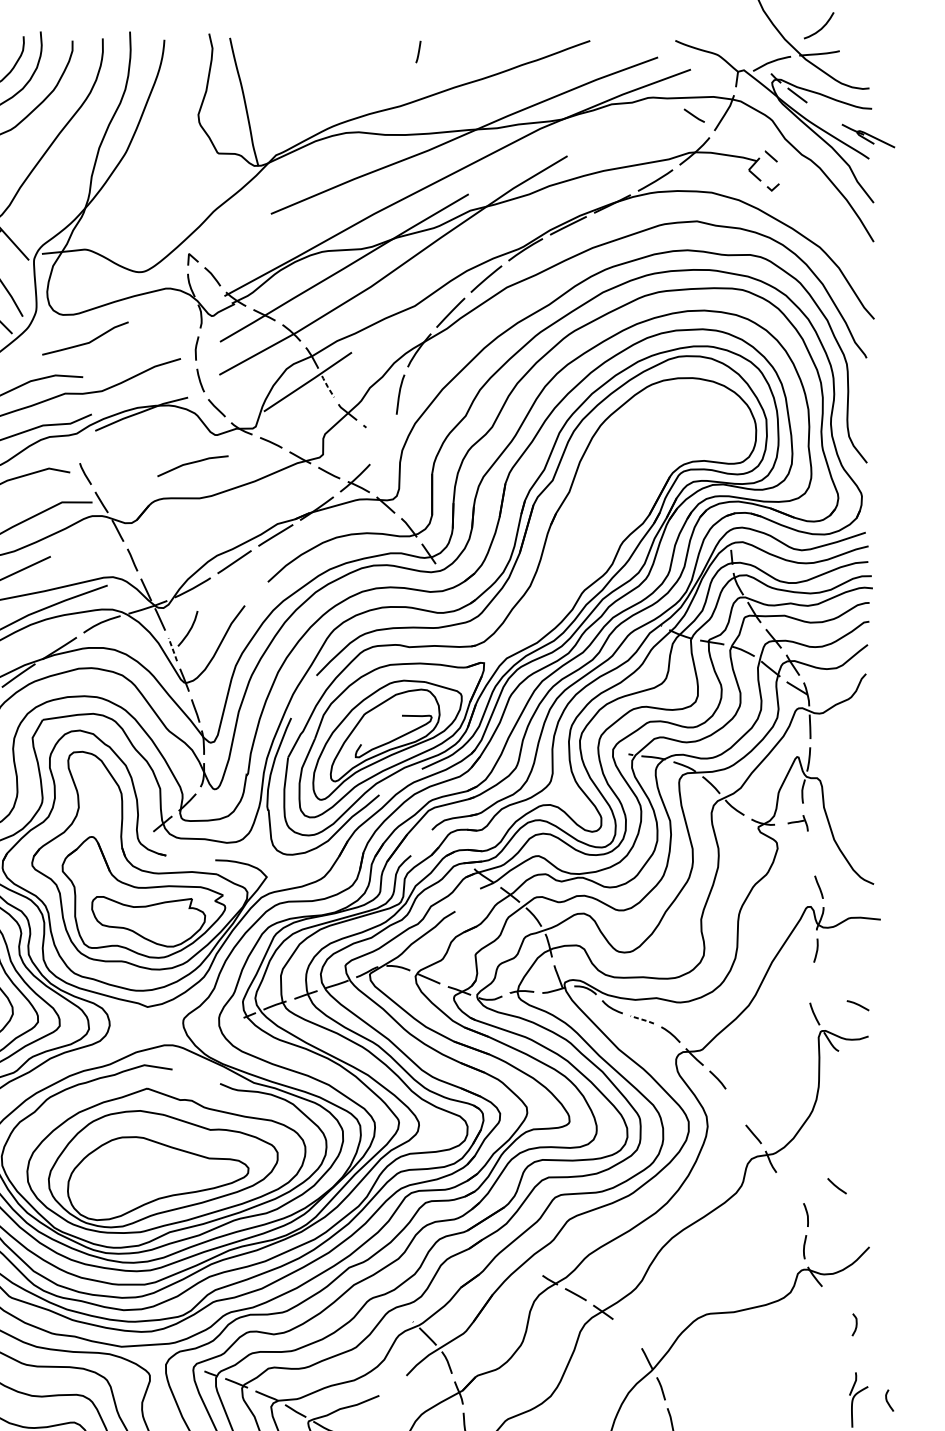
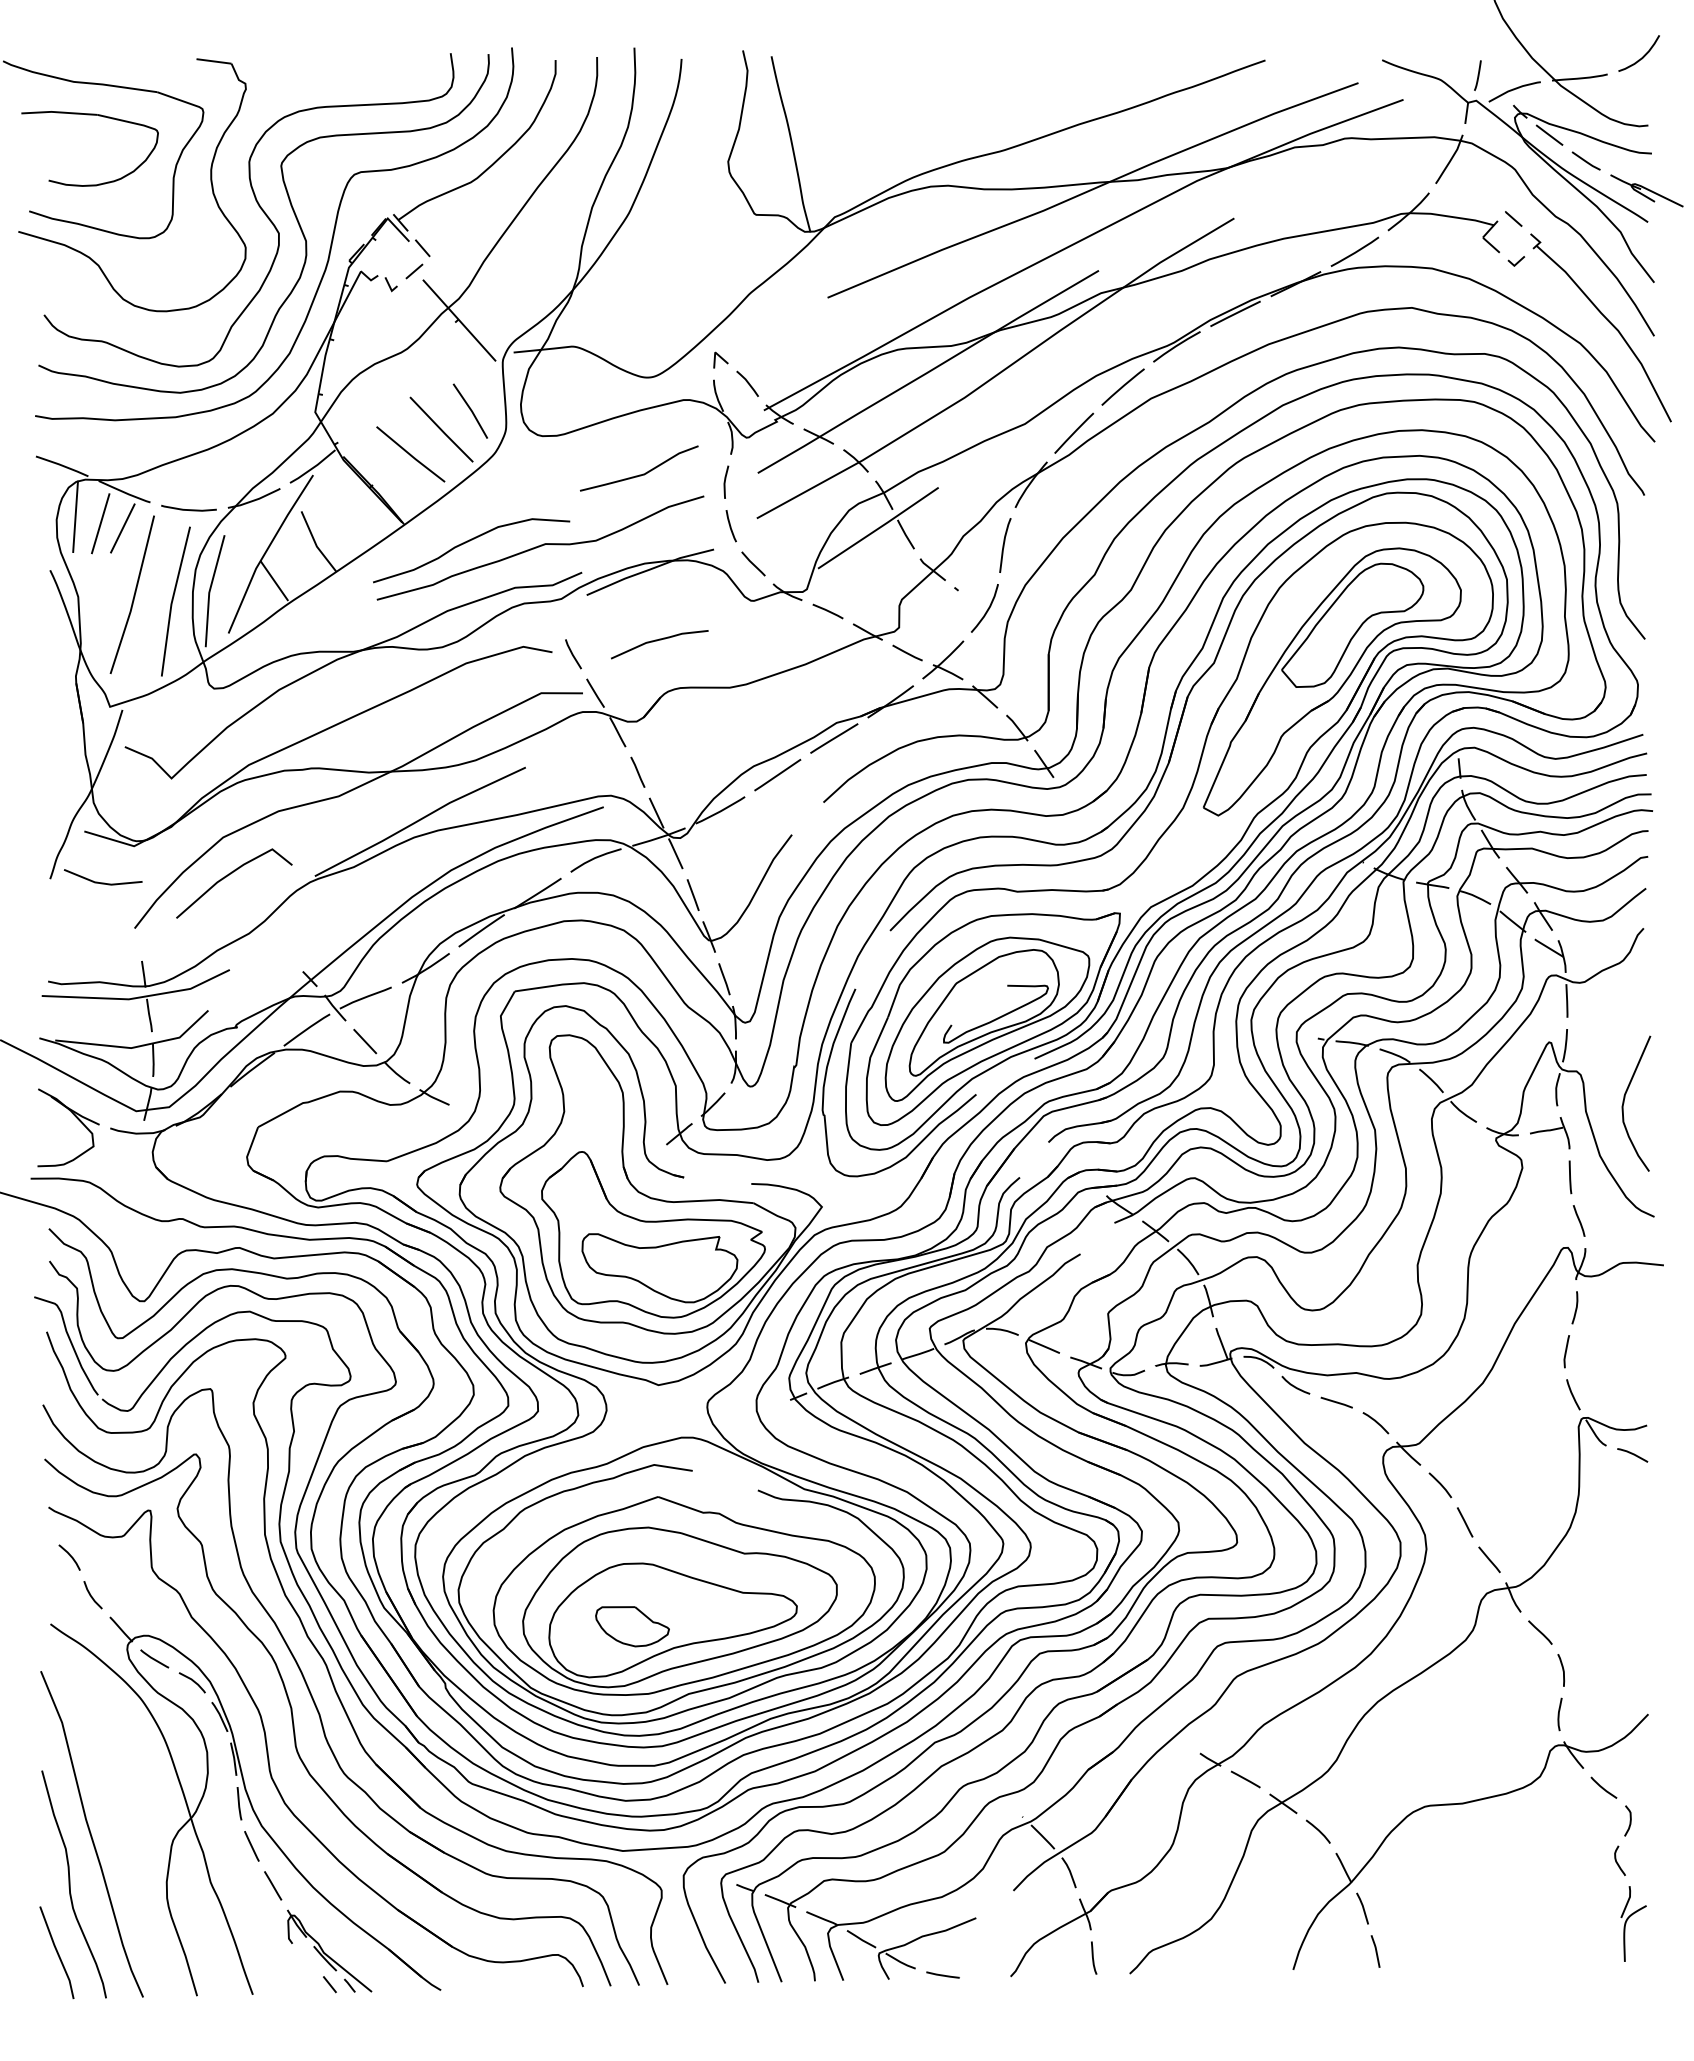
curve: (821, 27) -> (1642, 56), moved
line: (418, 51) -> (1477, 75), moved
line: (693, 115) -> (1585, 160), moved
part: (838, 230) -> (1606, 320), added
curve: (85, 342) -> (639, 474), moved
line: (327, 386) -> (905, 534), dashed -> solid
line: (191, 463) -> (657, 641), moved
part: (638, 493) -> (1331, 681), added
curve: (189, 630) -> (986, 610), moved
line: (173, 649) -> (693, 895), dashed -> solid
curve: (852, 801) -> (1624, 1103), added
part: (798, 823) -> (1550, 1133), size x1.43
line: (812, 855) -> (1570, 1177), added
line: (809, 982) -> (1566, 1351), added
curve: (857, 1005) -> (1632, 1454), moved
line: (642, 1019) -> (1336, 1402), dashed -> solid
line: (736, 1107) -> (1465, 1522), added
part: (128, 1183) -> (632, 1626), added
curve: (836, 1185) -> (1603, 1787), moved
line: (790, 1187) -> (1540, 1632), added
line: (628, 1332) -> (1318, 1831), added
curve: (887, 1401) -> (1617, 1861), moved

